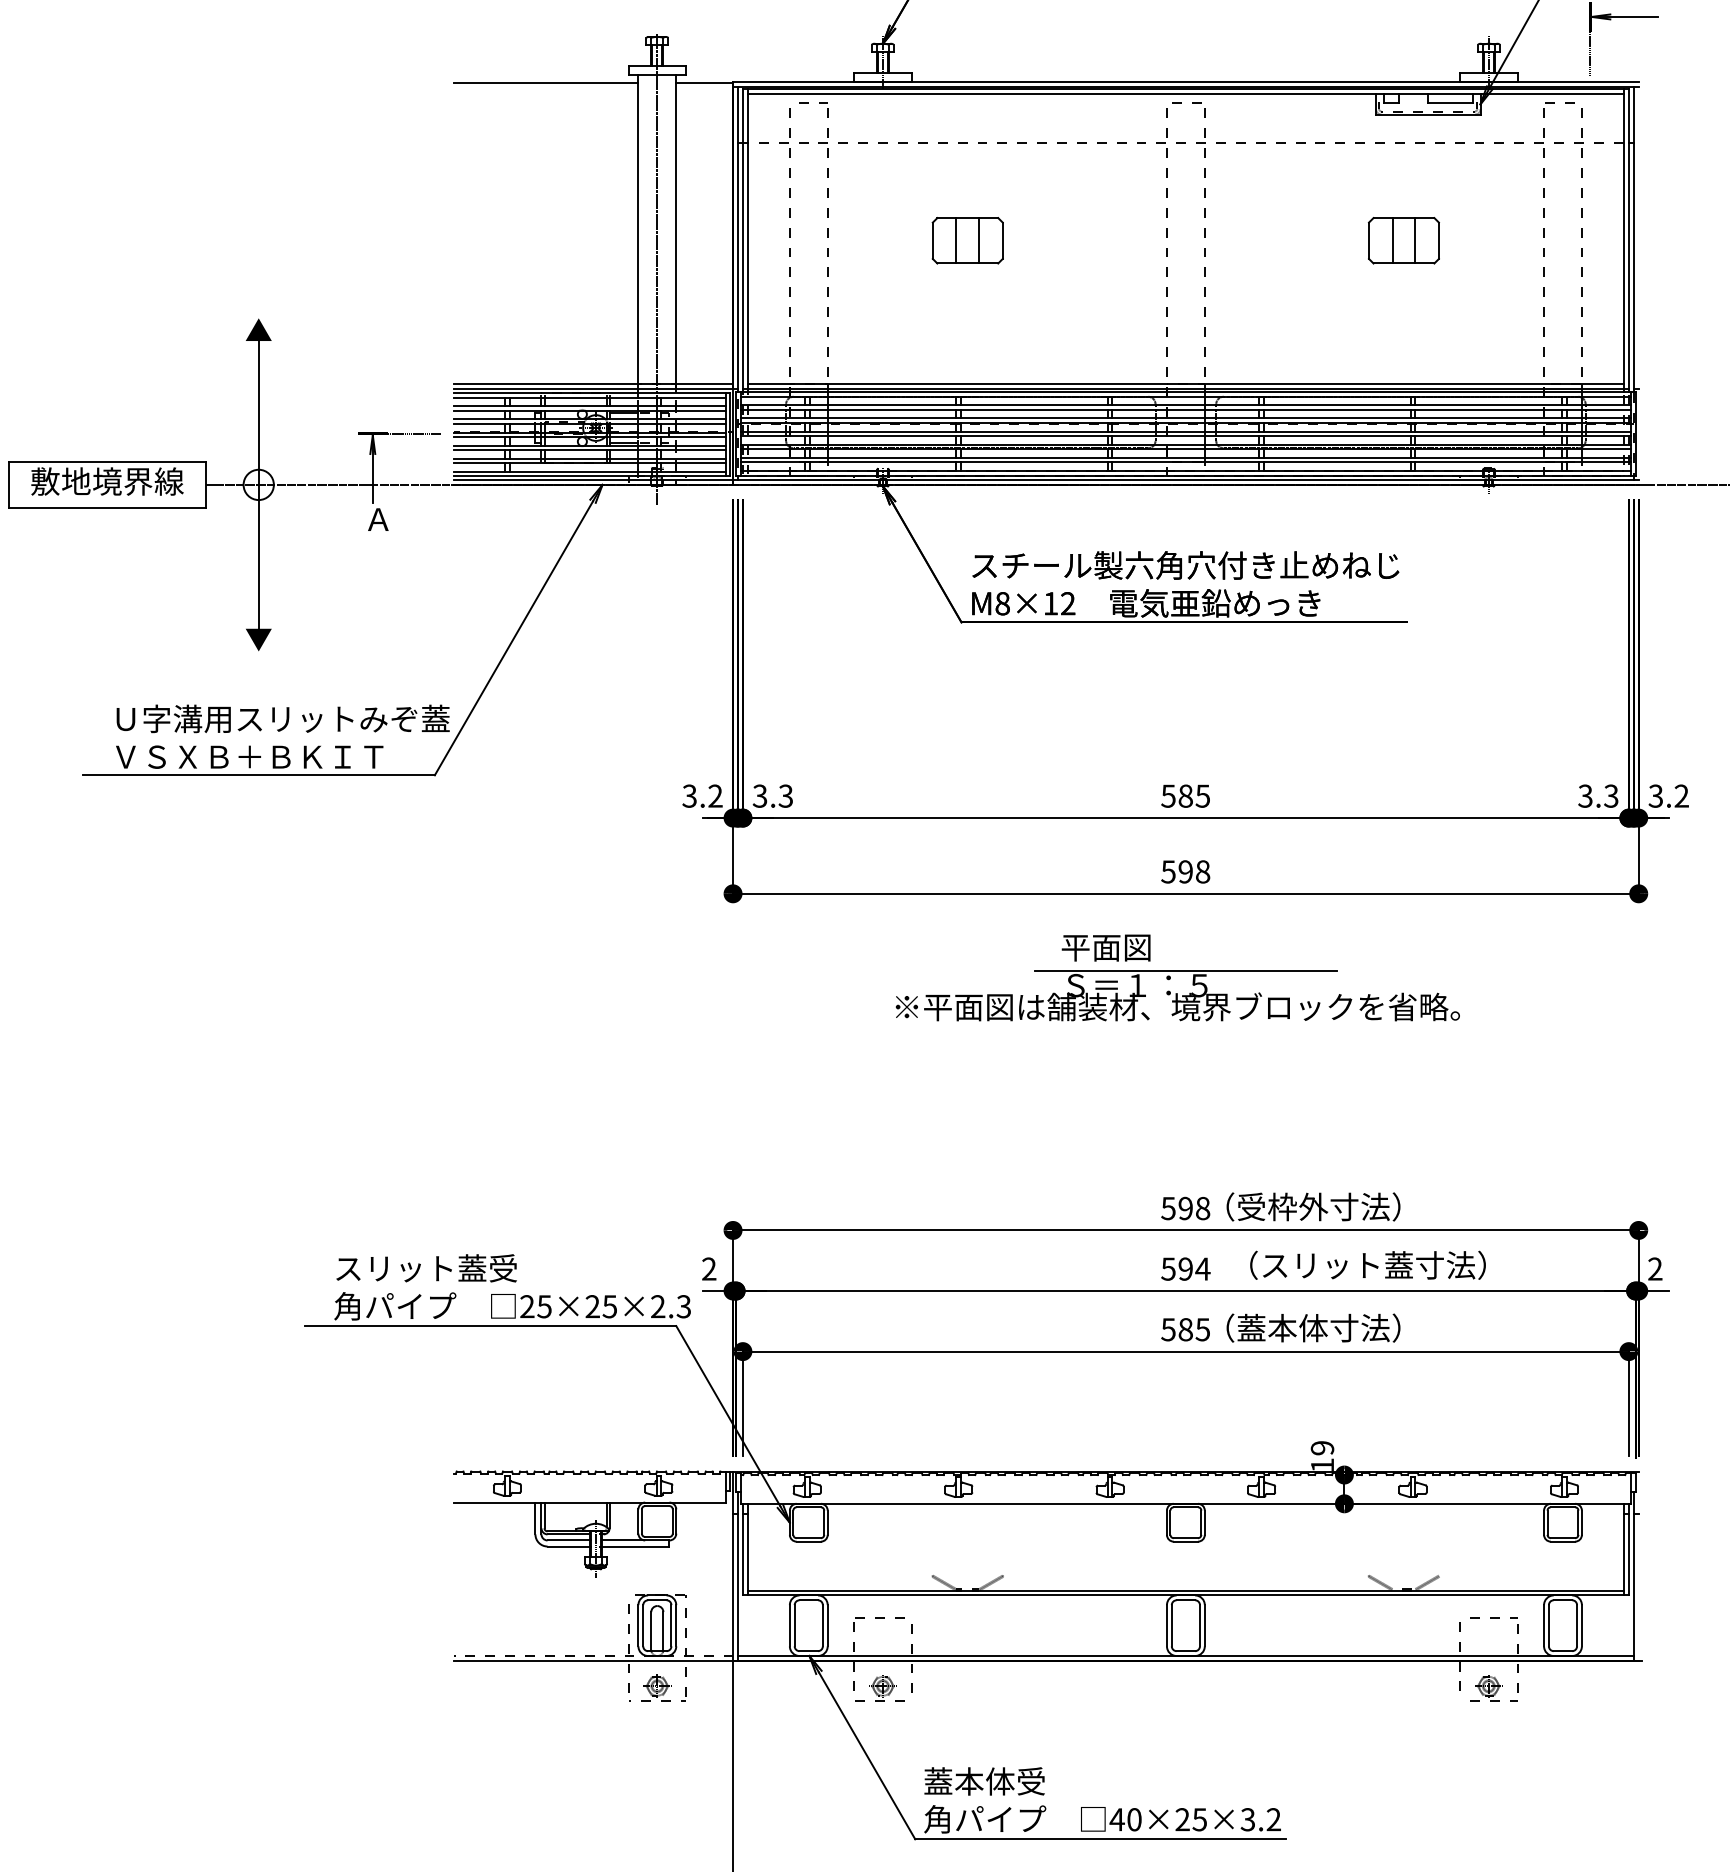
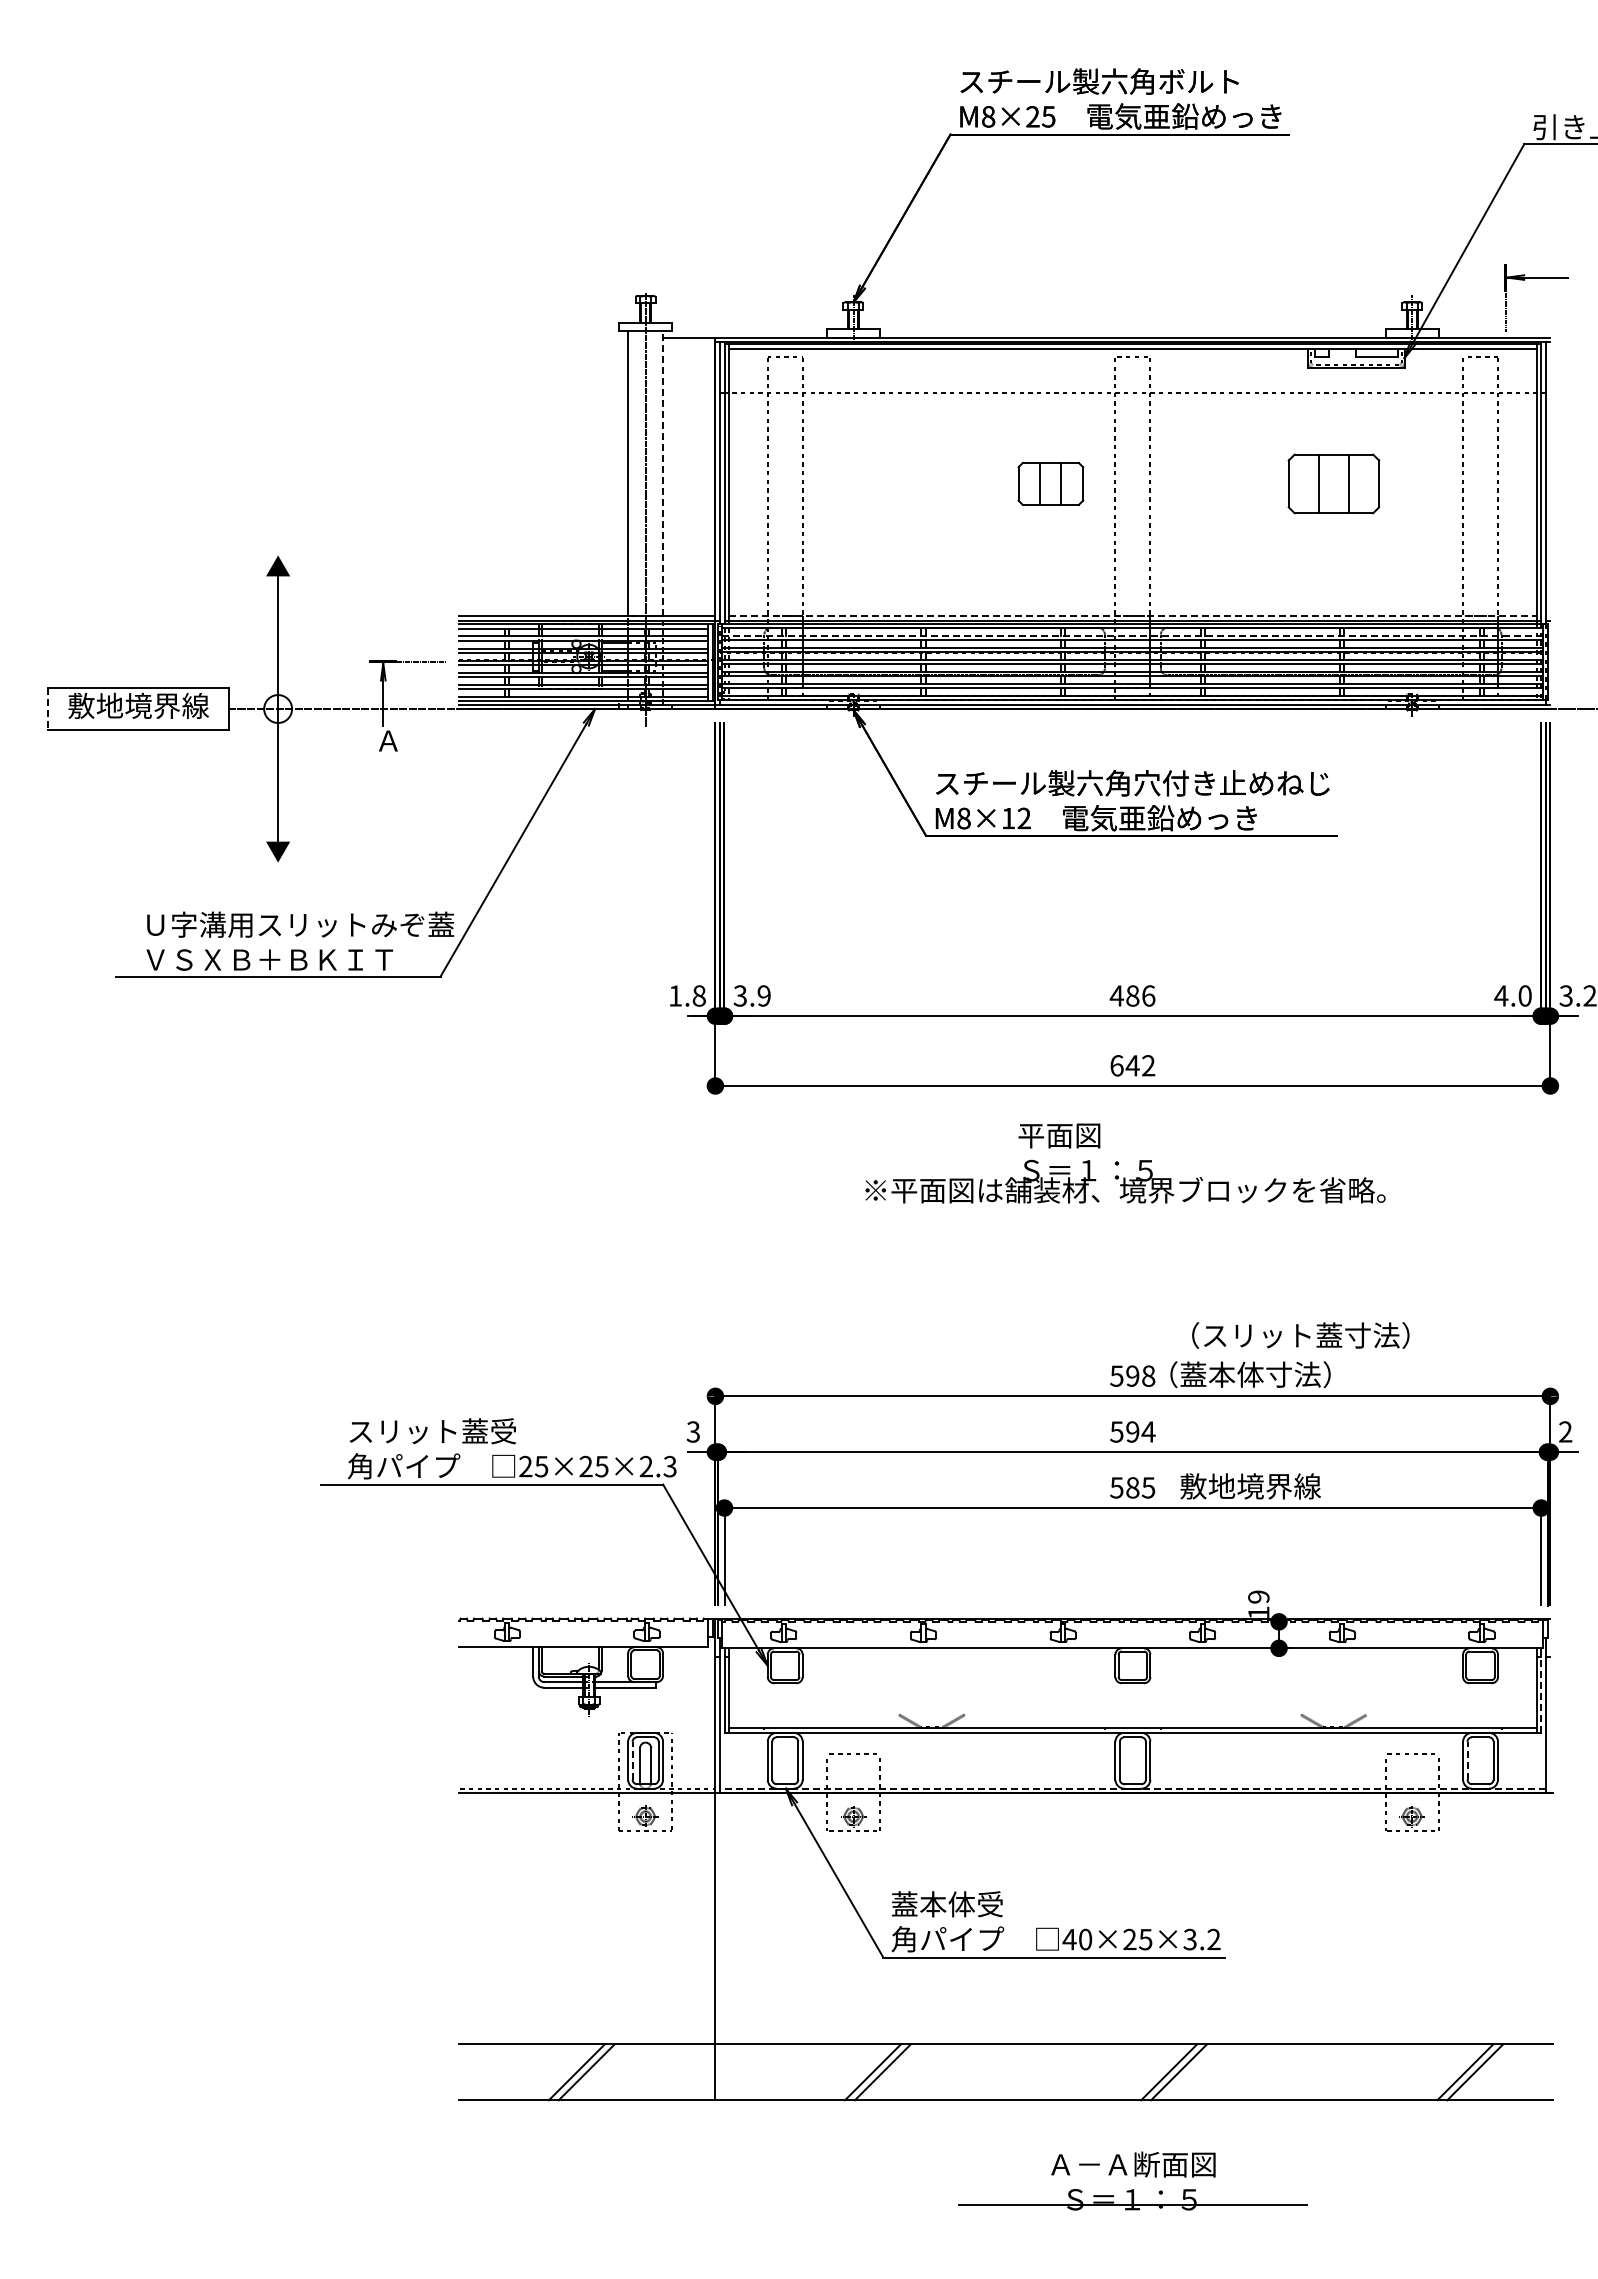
line: (546, 83) -> (543, 338), removed
line: (676, 229) -> (663, 473), solid -> dashed
part: (967, 240) -> (1050, 483), moved
part: (1403, 240) -> (1333, 483), size x1.4
line: (1185, 384) -> (1132, 616), solid -> dashed
line: (1186, 405) -> (1133, 635), solid -> dashed
line: (8, 485) -> (47, 709), solid -> dashed
text: (701, 795) -> (686, 995), 3.2 -> 1.8
text: (785, 795) -> (763, 995), 3.3 -> 3.9
text: (1185, 795) -> (1132, 995), 585 -> 486
text: (1597, 795) -> (1512, 995), 3.3 -> 4.0
text: (1185, 871) -> (1132, 1065), 598 -> 642
line: (1185, 970) -> (1132, 1156), removed
text: (1283, 1206) -> (1222, 1374), （受枠外寸法） -> （蓋本体寸法）
text: (1367, 1265) -> (1300, 1335), moved
text: (709, 1268) -> (693, 1431), 2 -> 3
text: (1313, 1328) -> (1250, 1486), （蓋本体寸法） -> 敷地境界線
line: (1629, 1549) -> (1541, 1690), solid -> dashed
line: (643, 1625) -> (632, 1760), solid -> dashed
line: (1548, 1625) -> (1467, 1760), solid -> dashed
line: (1185, 1655) -> (1132, 1788), solid -> dashed

